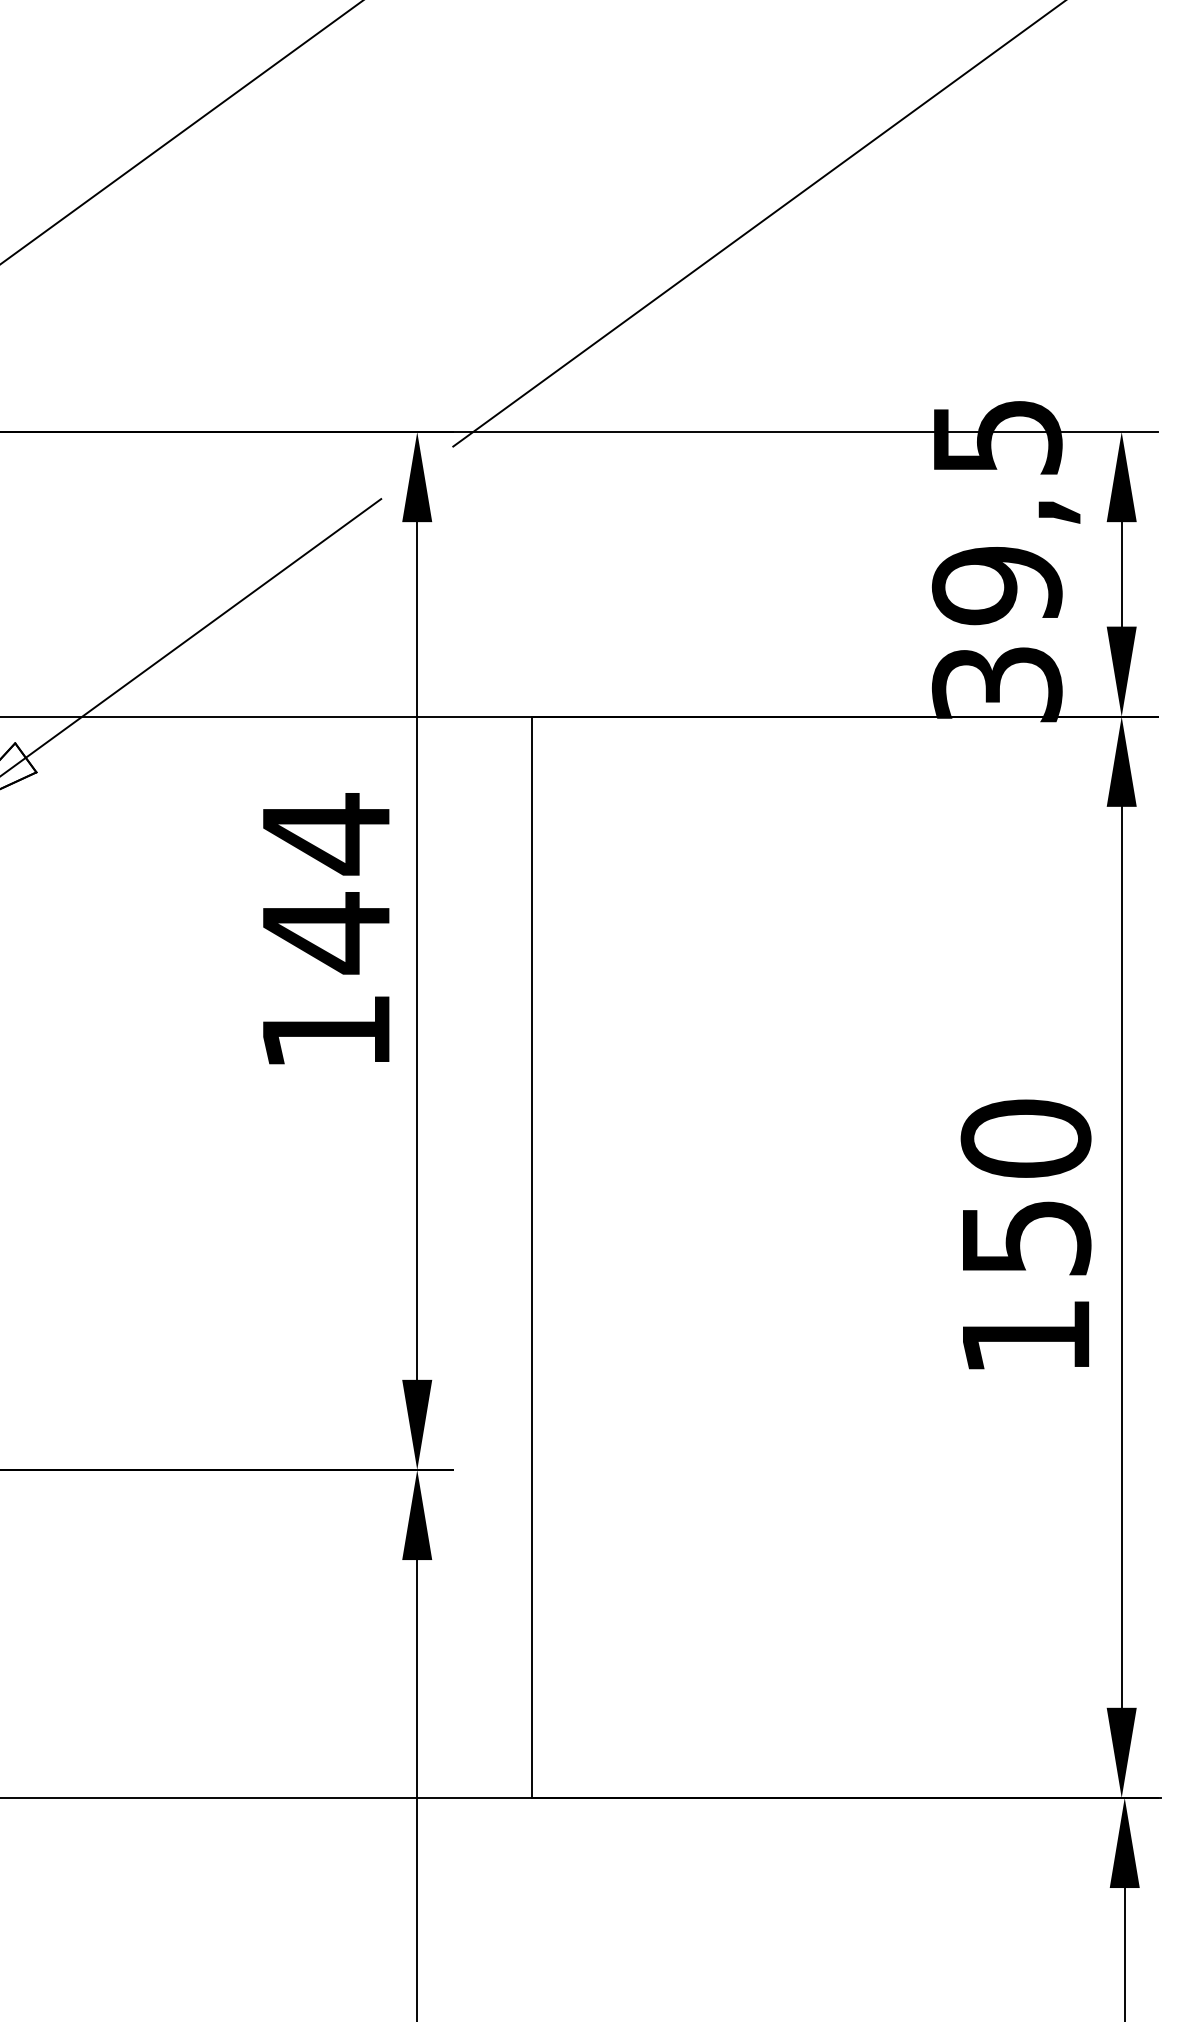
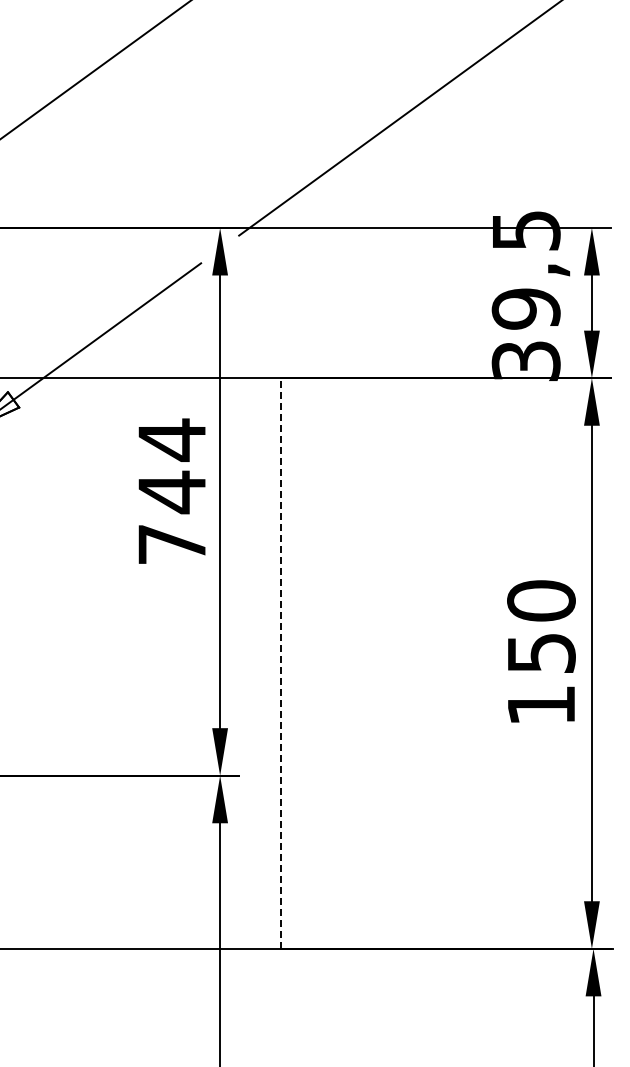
text: (325, 1031) -> (171, 544), 144 -> 744
line: (531, 1257) -> (280, 663), solid -> dashed

